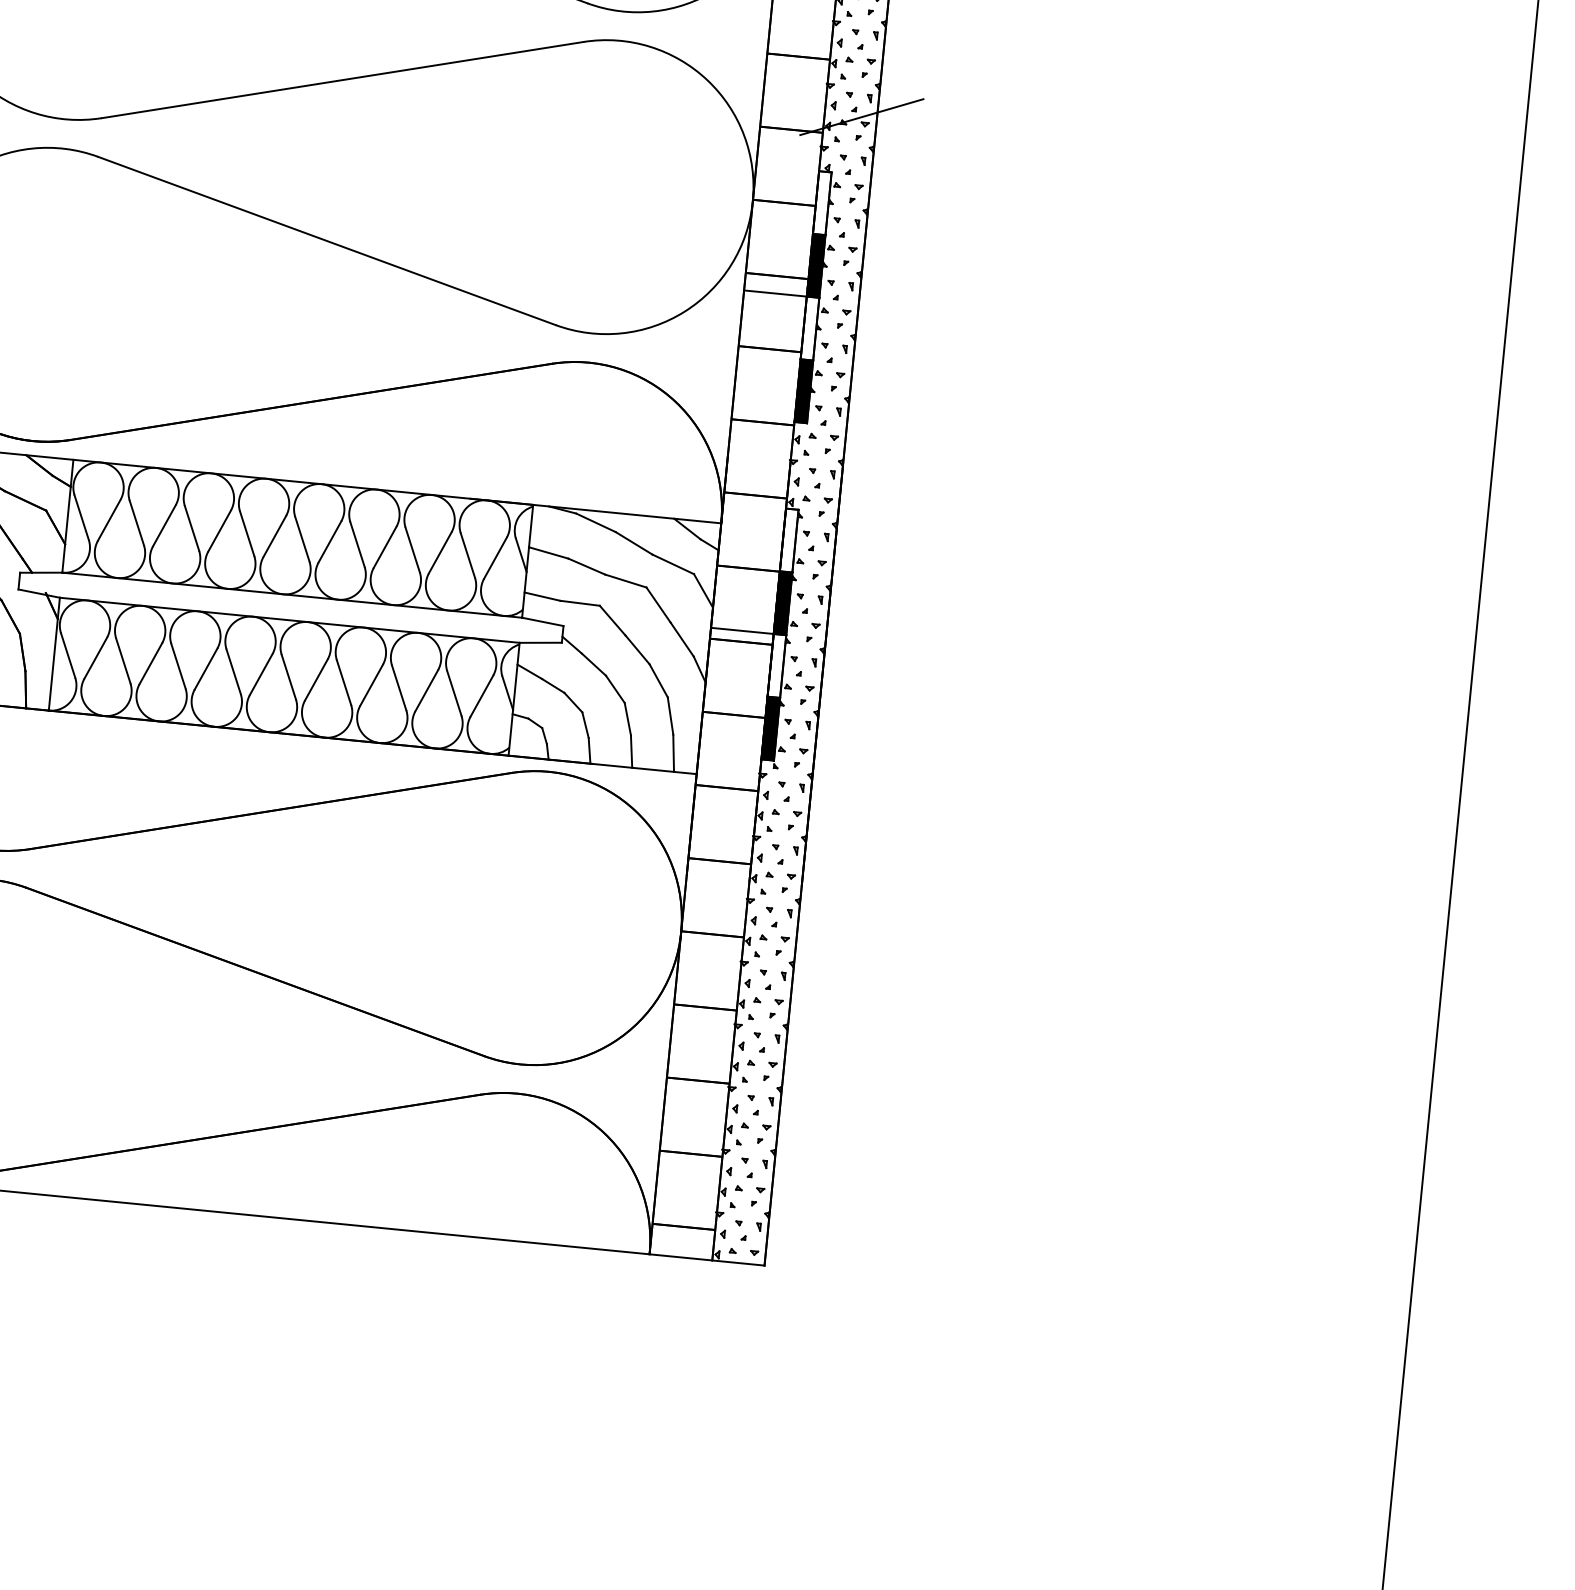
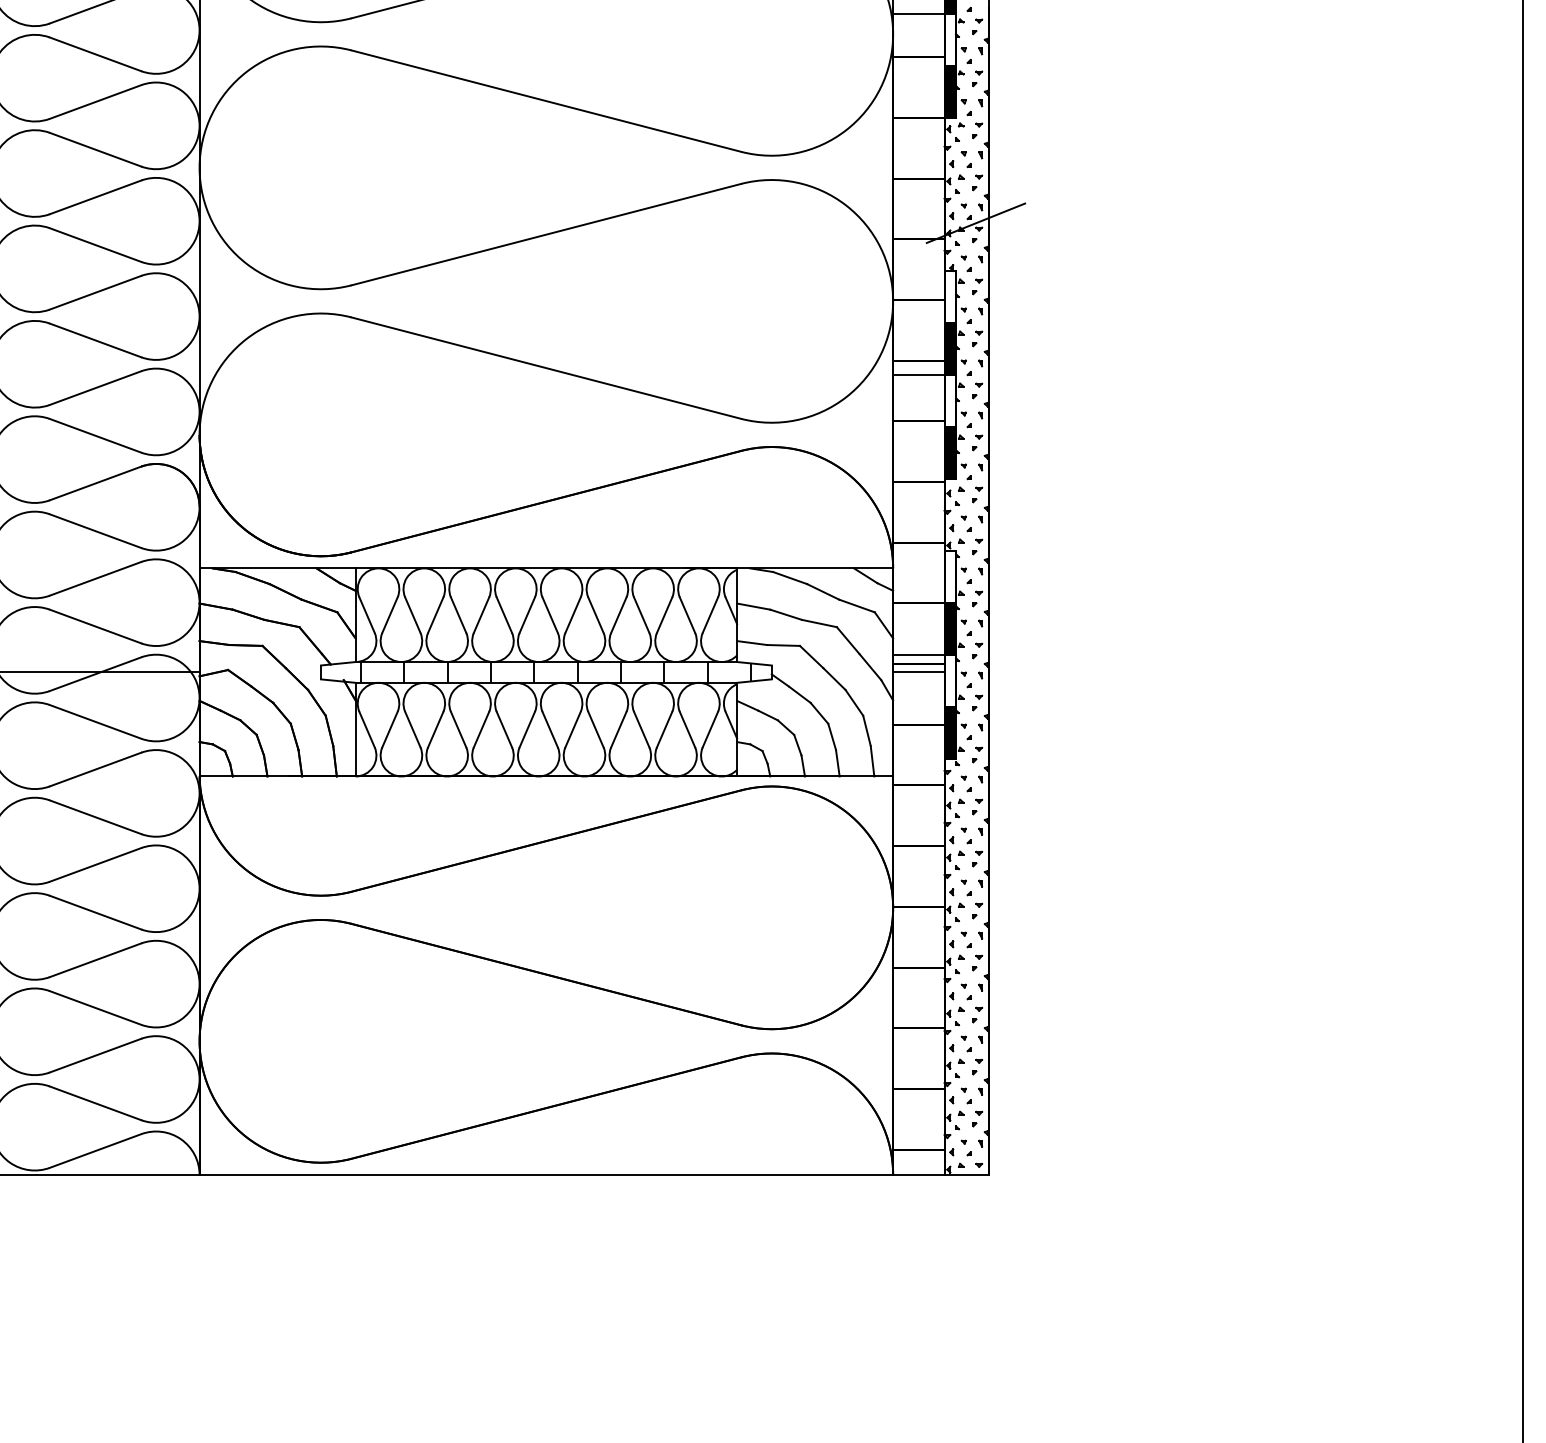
hatch: (302, 608) -> (555, 672), added
line: (740, 651) -> (919, 672), added

